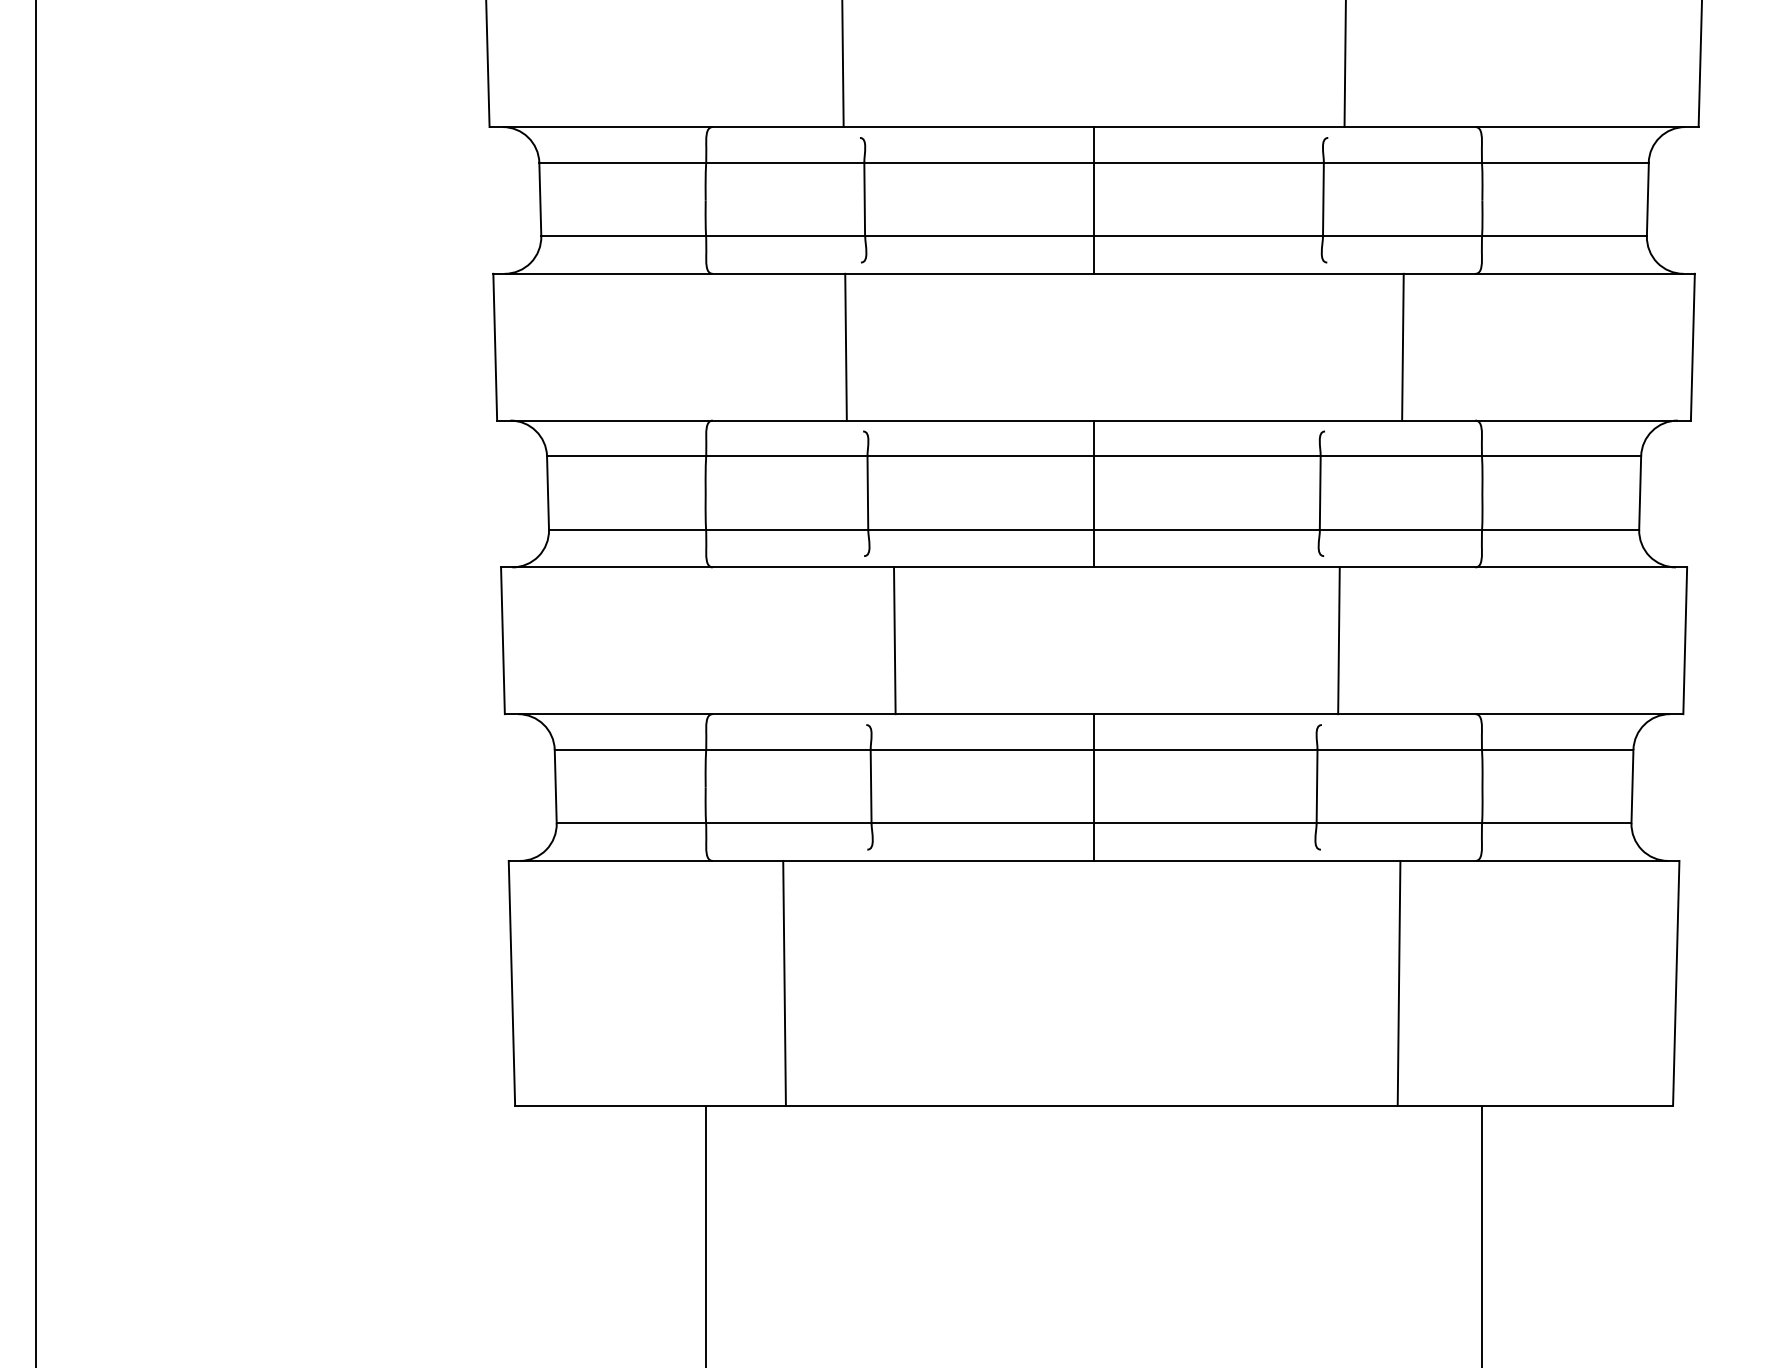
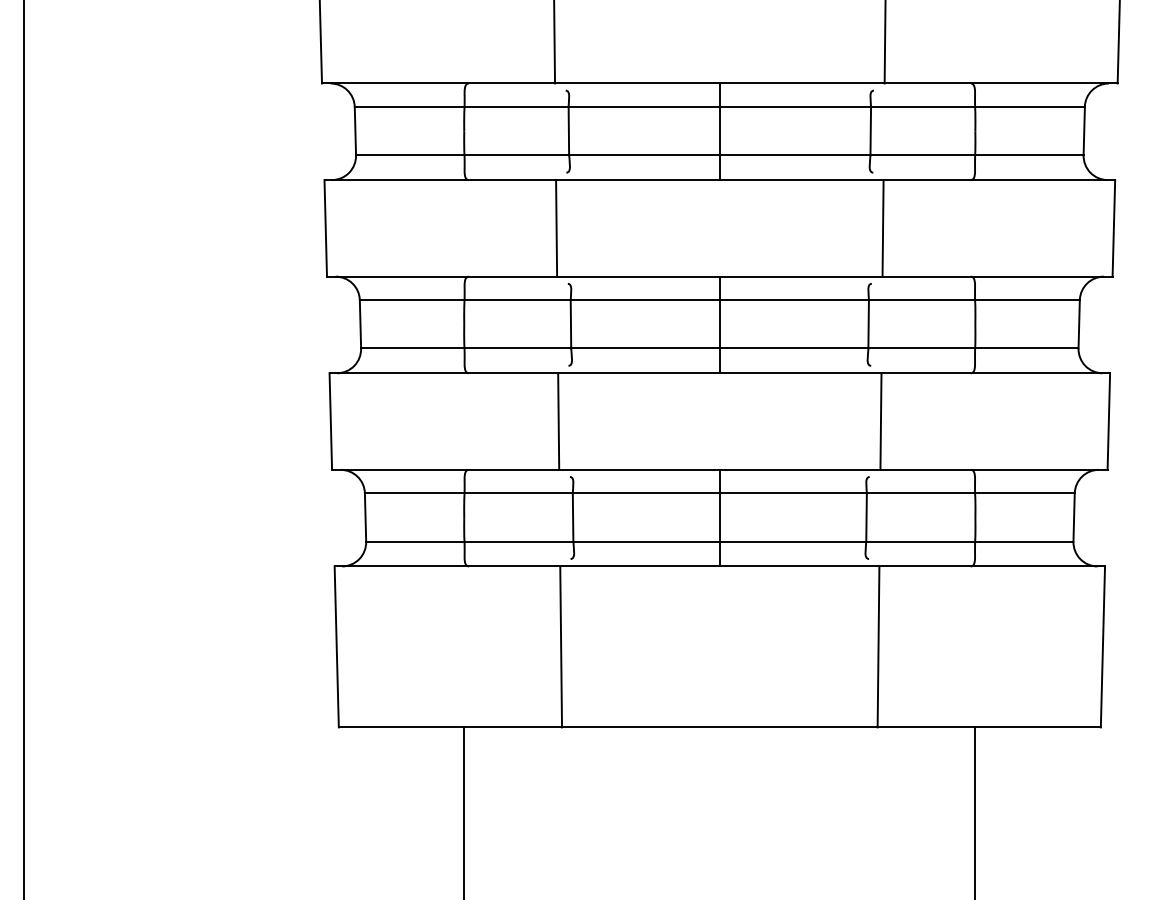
line: (1402, 347) -> (882, 228), moved
line: (894, 640) -> (558, 421), moved
line: (785, 982) -> (561, 646), moved
line: (1399, 982) -> (878, 646), moved

